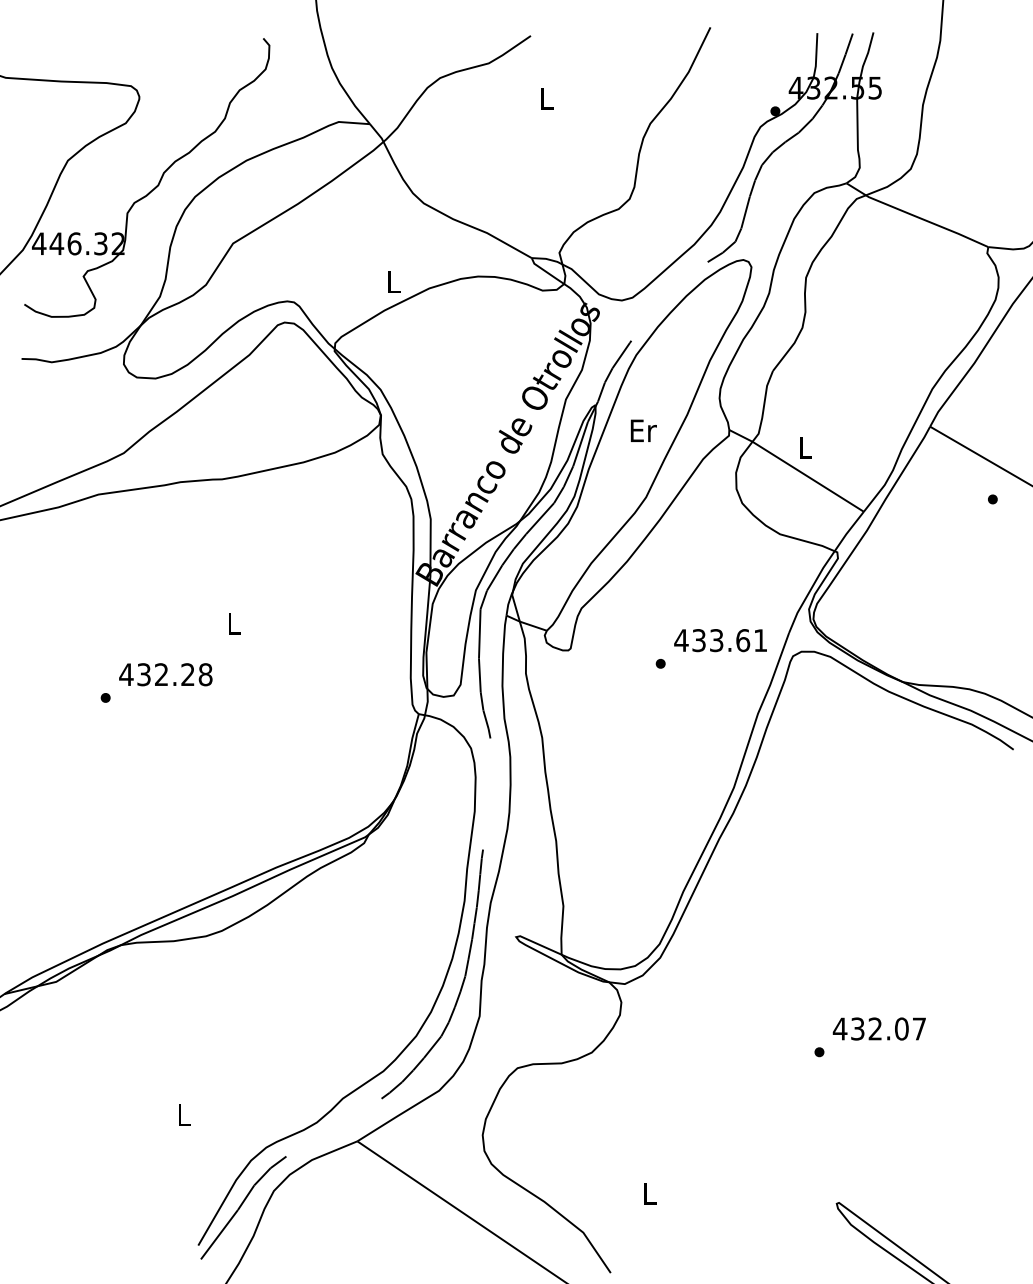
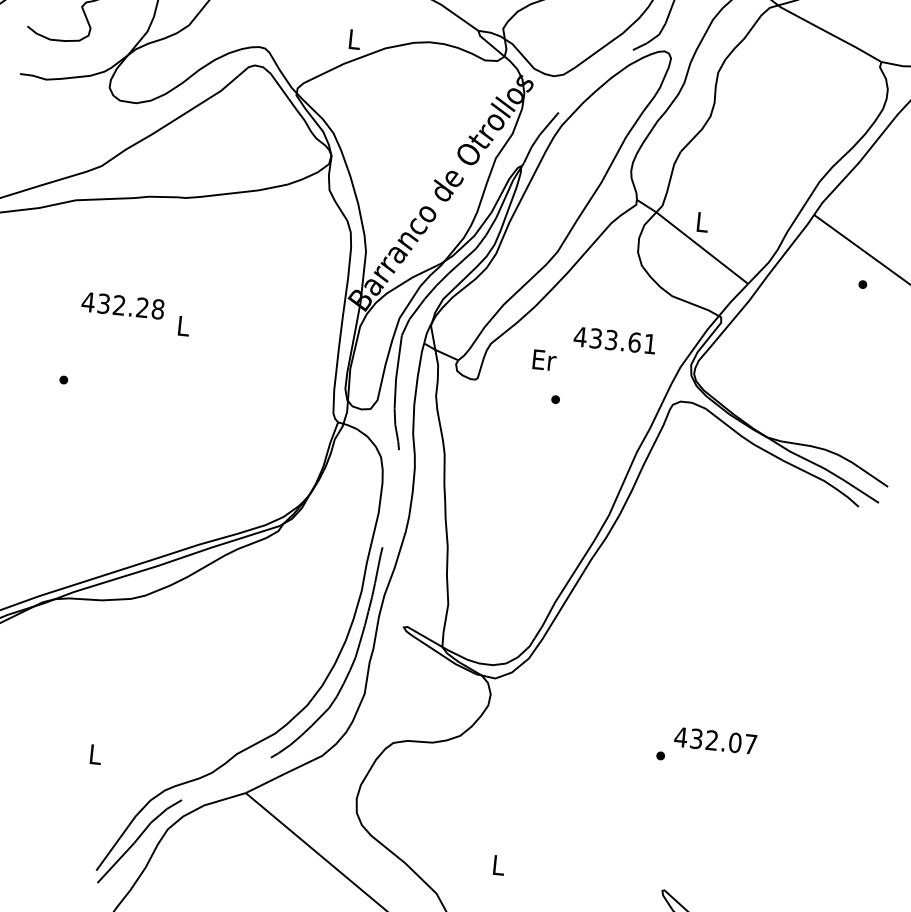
text: (643, 430) -> (544, 359), moved
text: (720, 640) -> (614, 340), moved
text: (165, 674) -> (122, 305), moved

